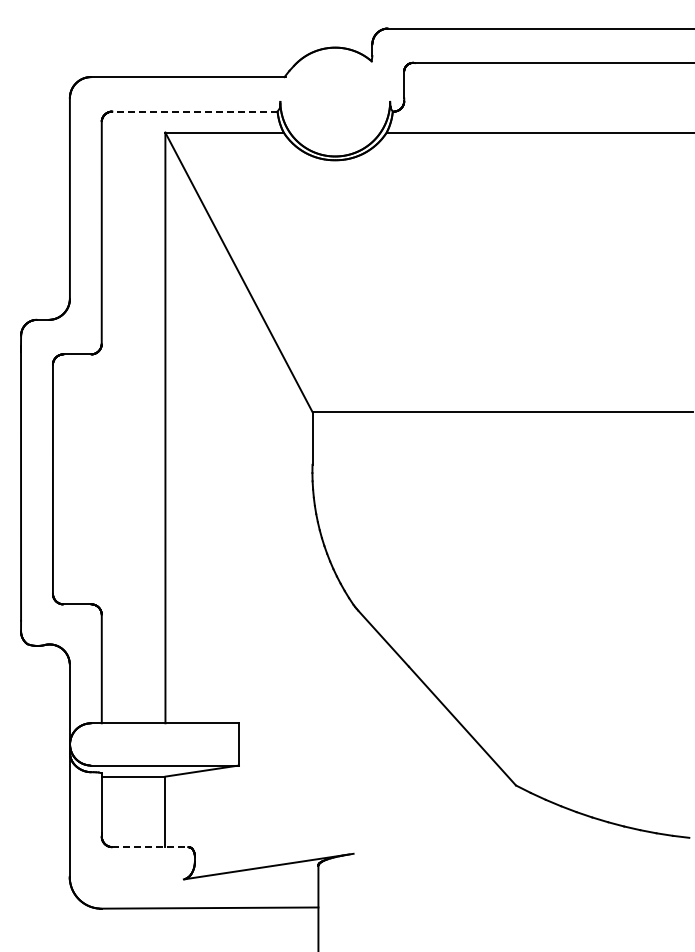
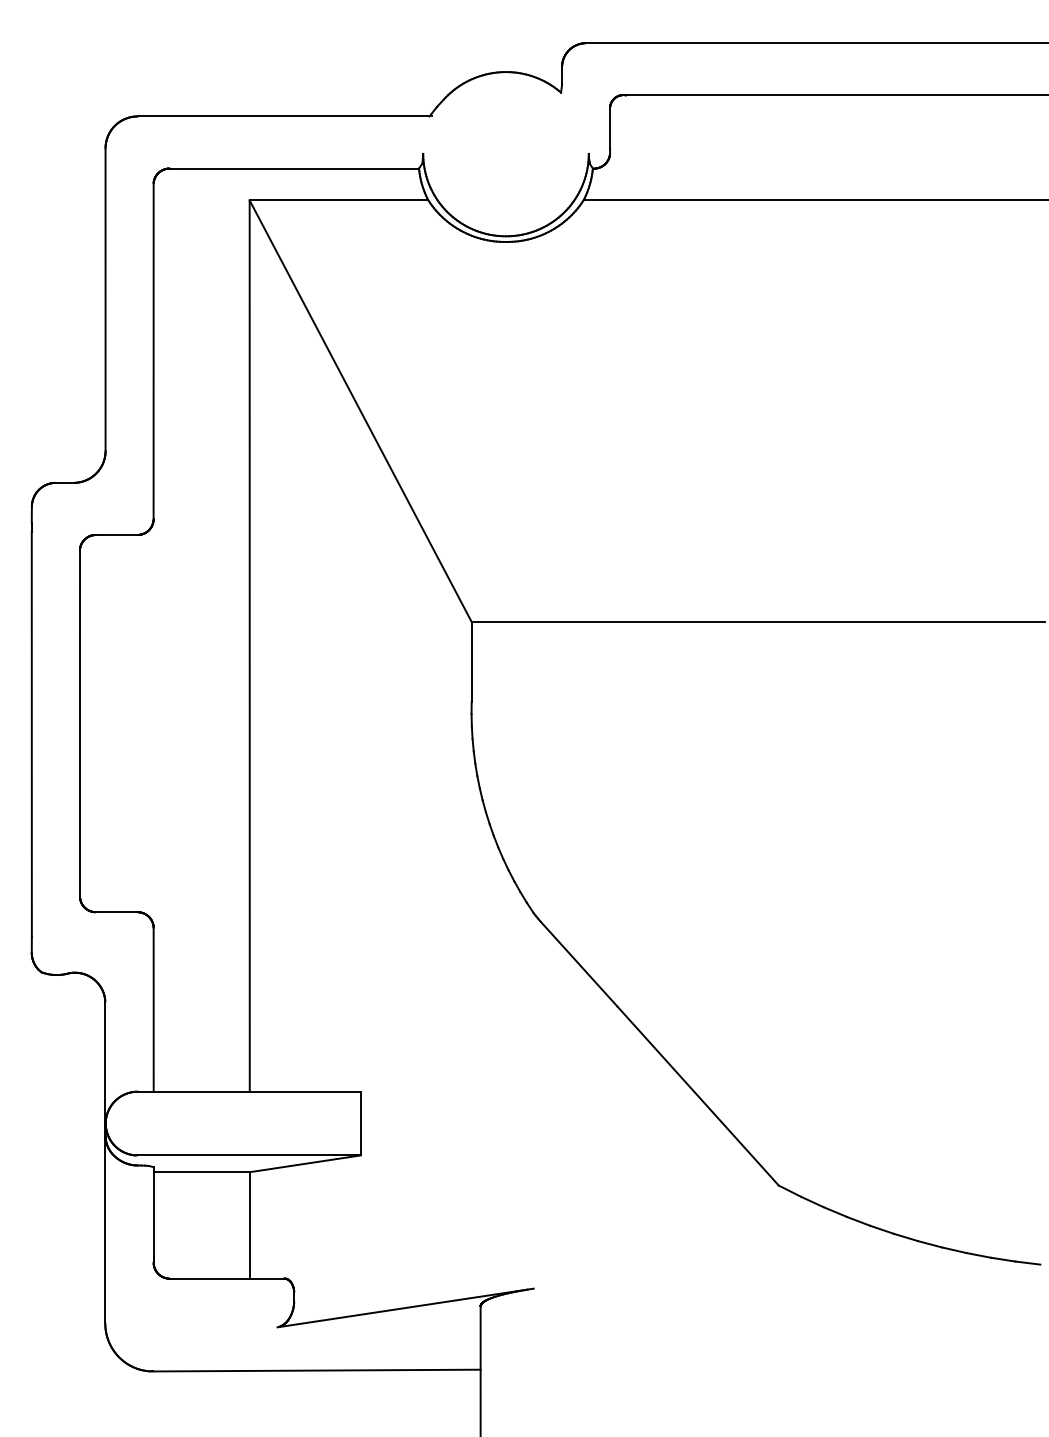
line: (194, 111) -> (293, 168), dashed -> solid
line: (150, 847) -> (227, 1279), dashed -> solid

